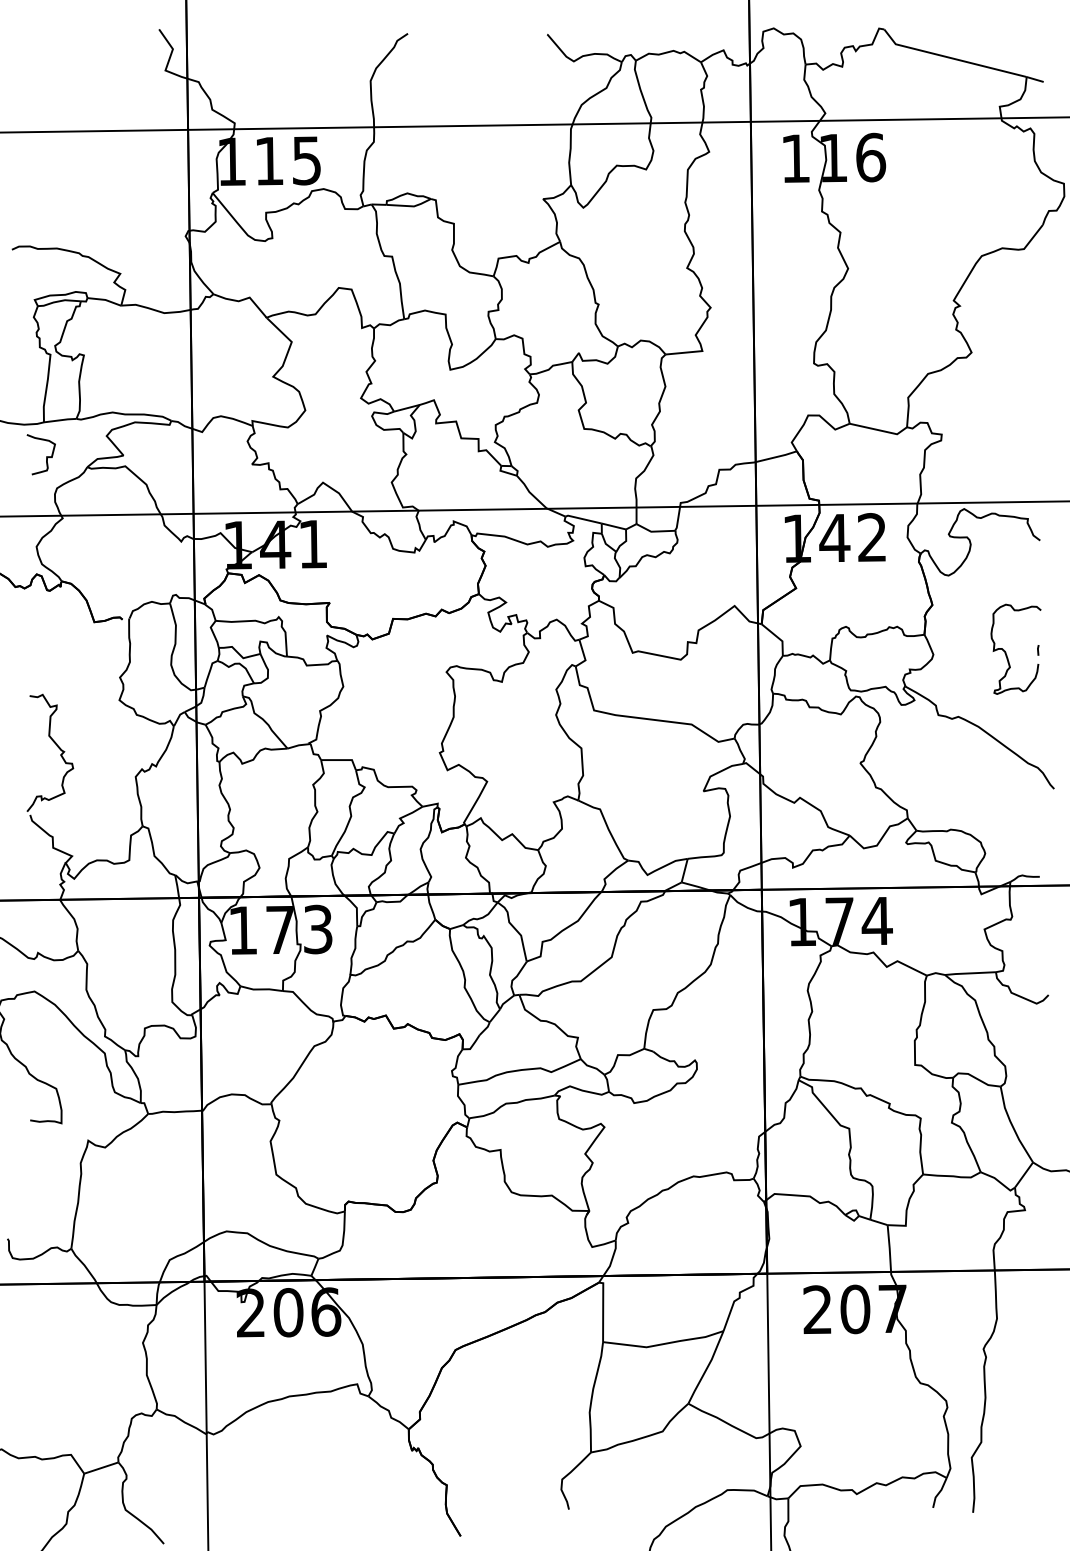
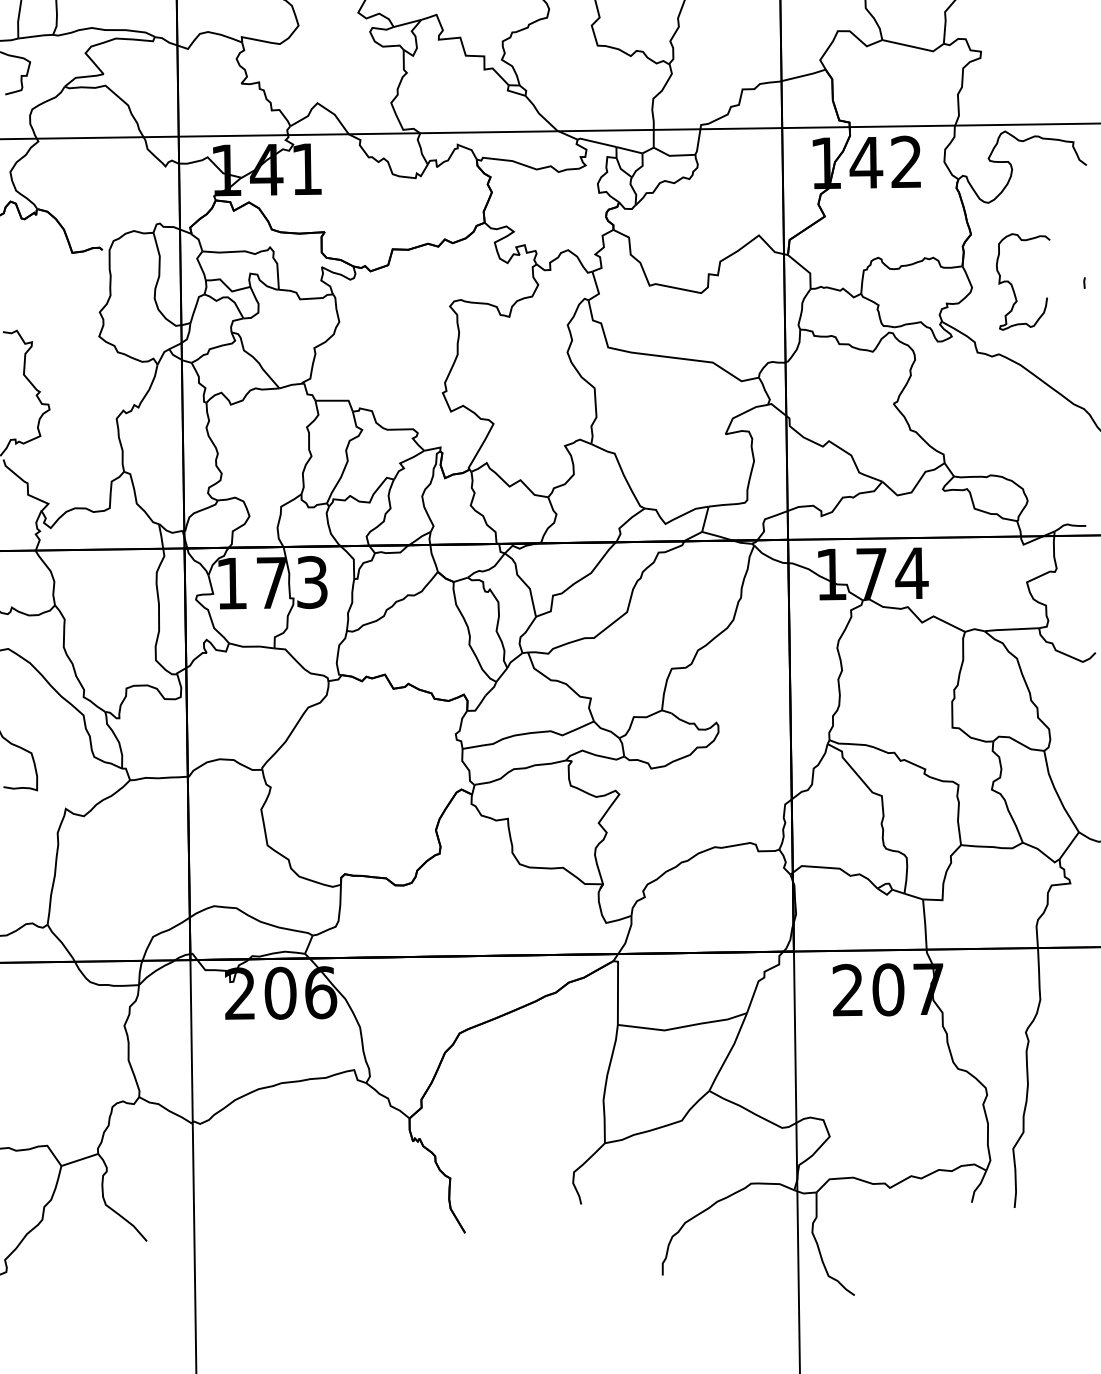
curve: (1006, 652) -> (1012, 285), moved

